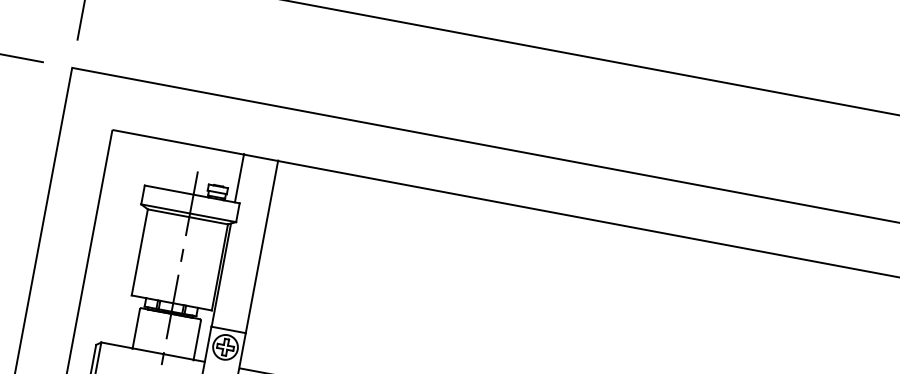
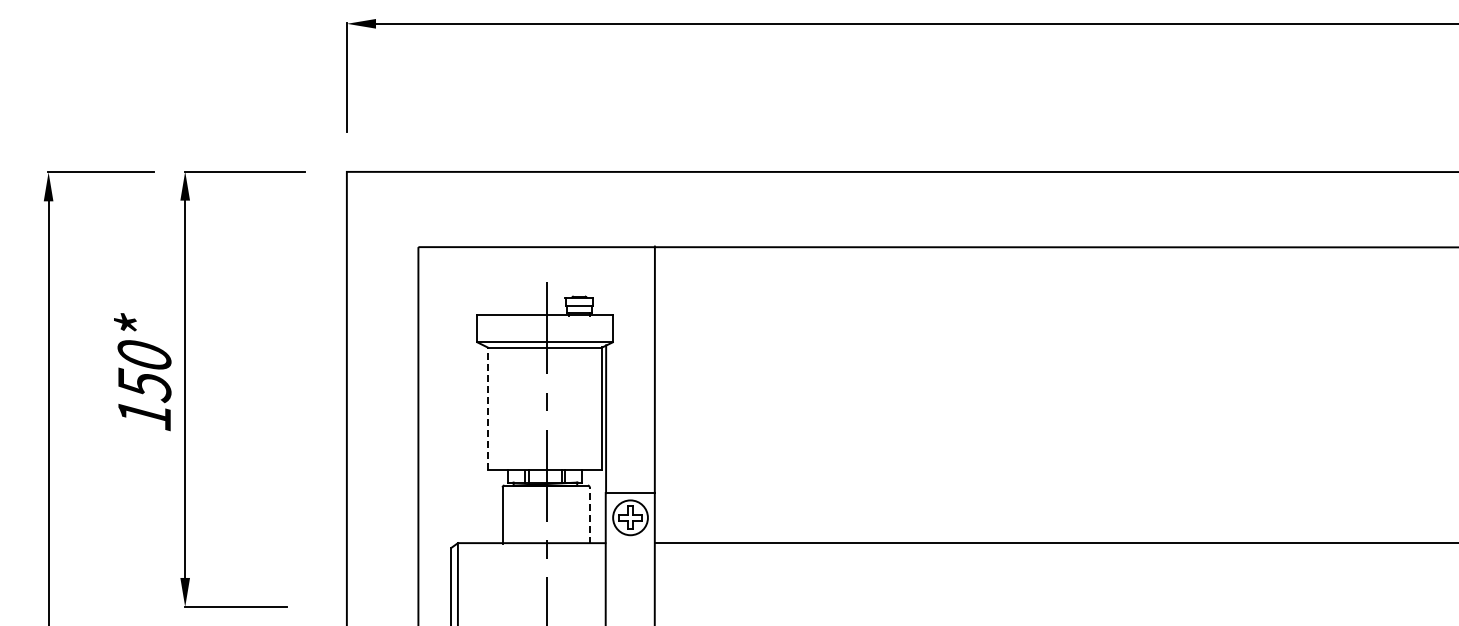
line: (239, 177) -> (606, 280), removed
line: (139, 252) -> (487, 408), solid -> dashed
line: (197, 340) -> (589, 515), solid -> dashed

